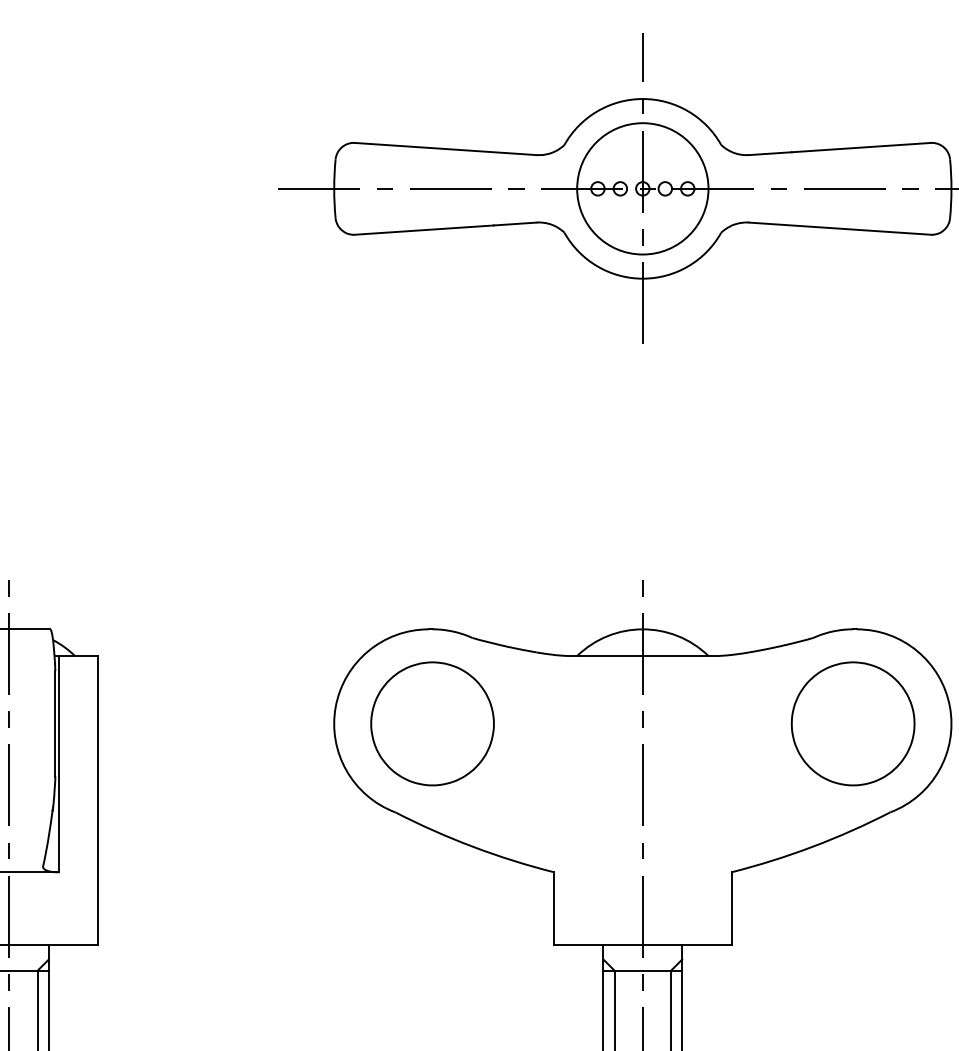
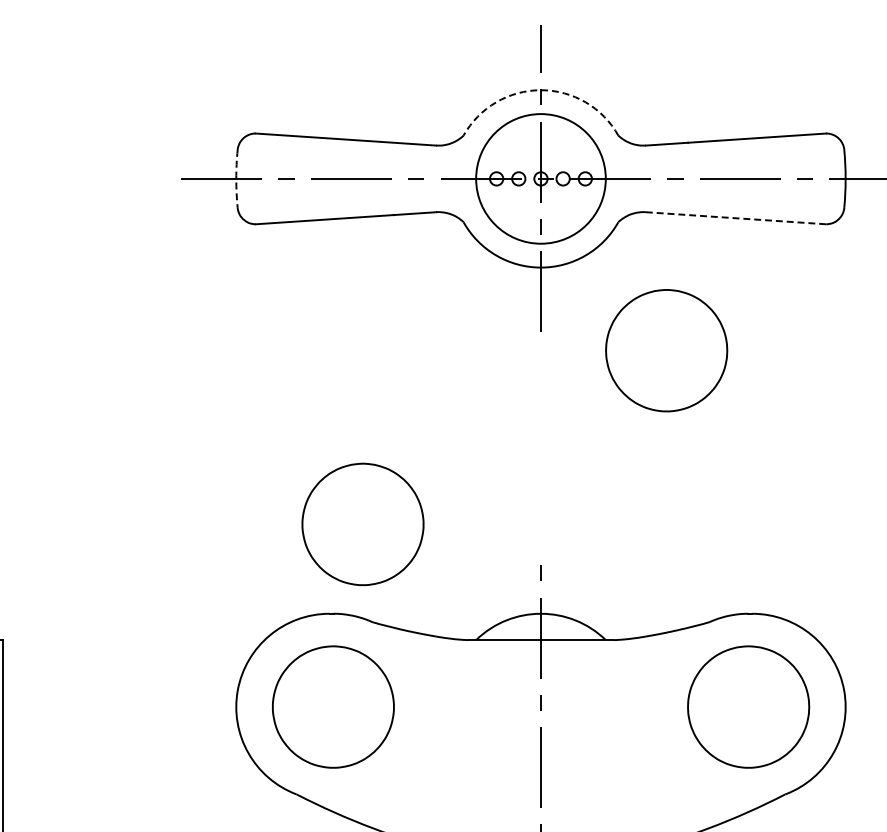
arc: (642, 99) -> (540, 90), solid -> dashed
arc: (334, 188) -> (236, 178), solid -> dashed
line: (840, 228) -> (736, 218), solid -> dashed
part: (769, 362) -> (666, 350), added
part: (462, 538) -> (362, 524), added

